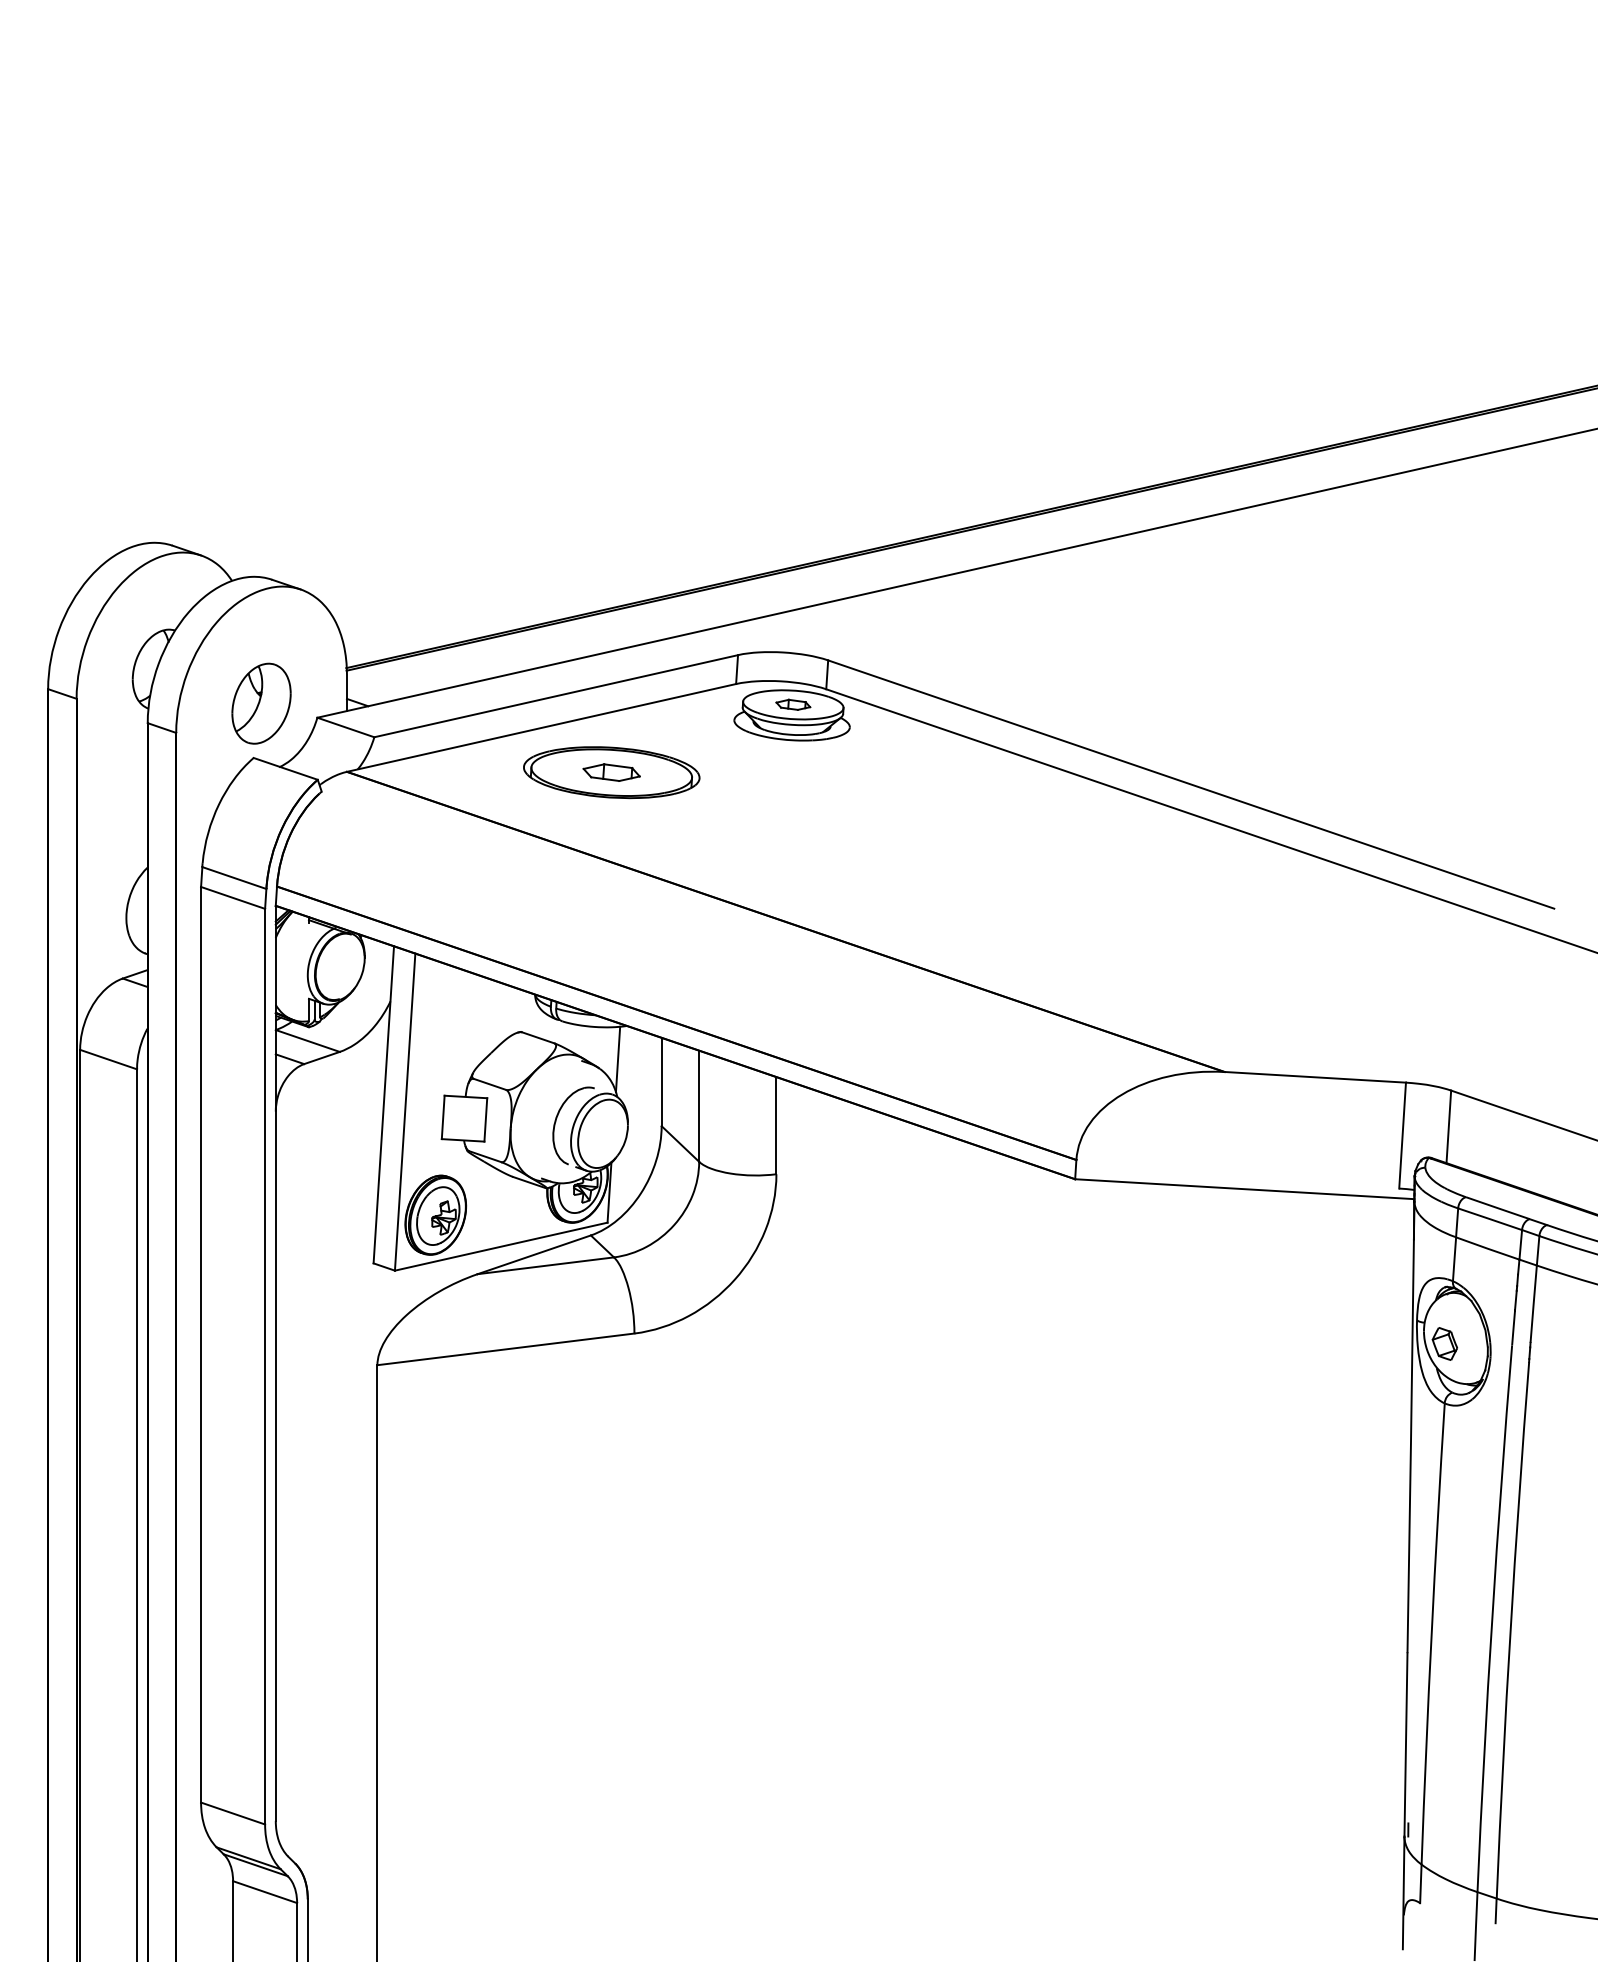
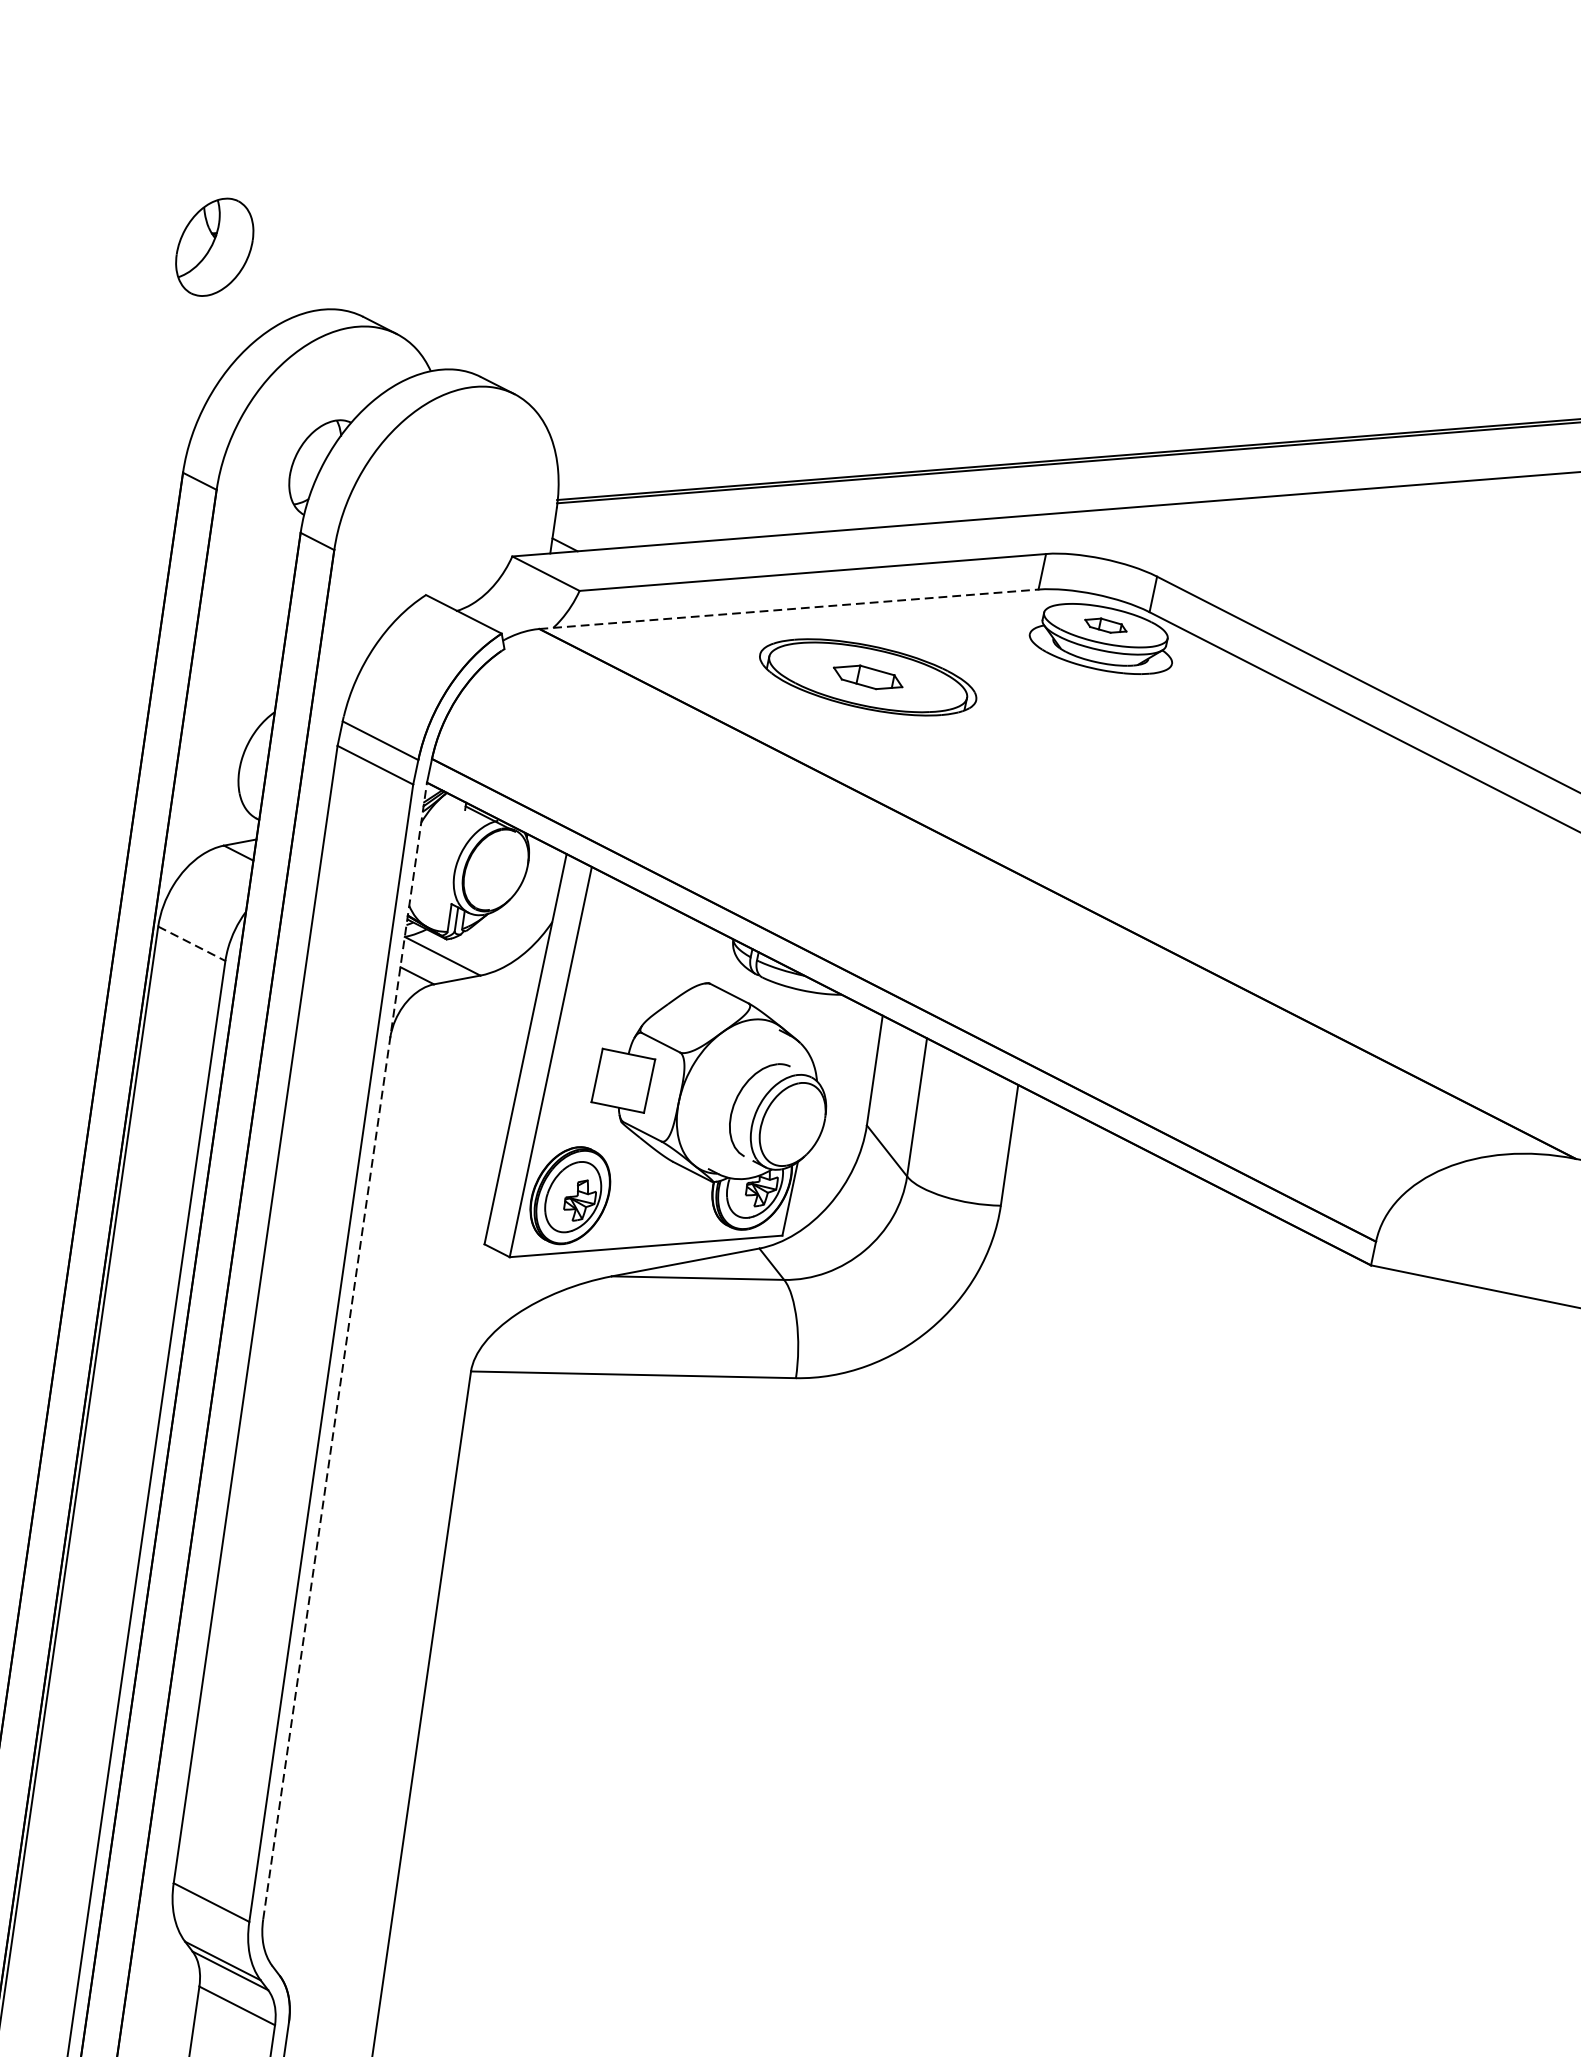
part: (261, 703) -> (214, 247), moved
line: (542, 727) -> (790, 608), solid -> dashed
line: (109, 1059) -> (192, 943), solid -> dashed
line: (617, 1059) -> (823, 1034), removed
line: (275, 1362) -> (344, 1349), solid -> dashed

